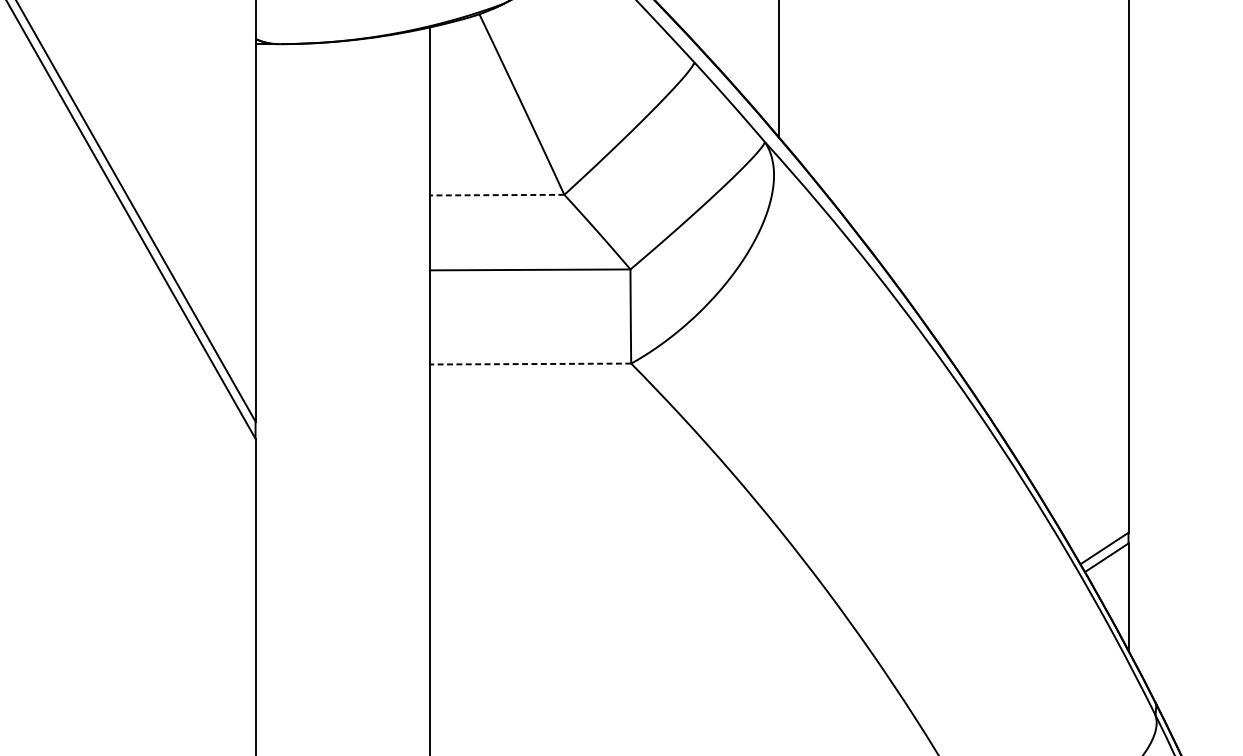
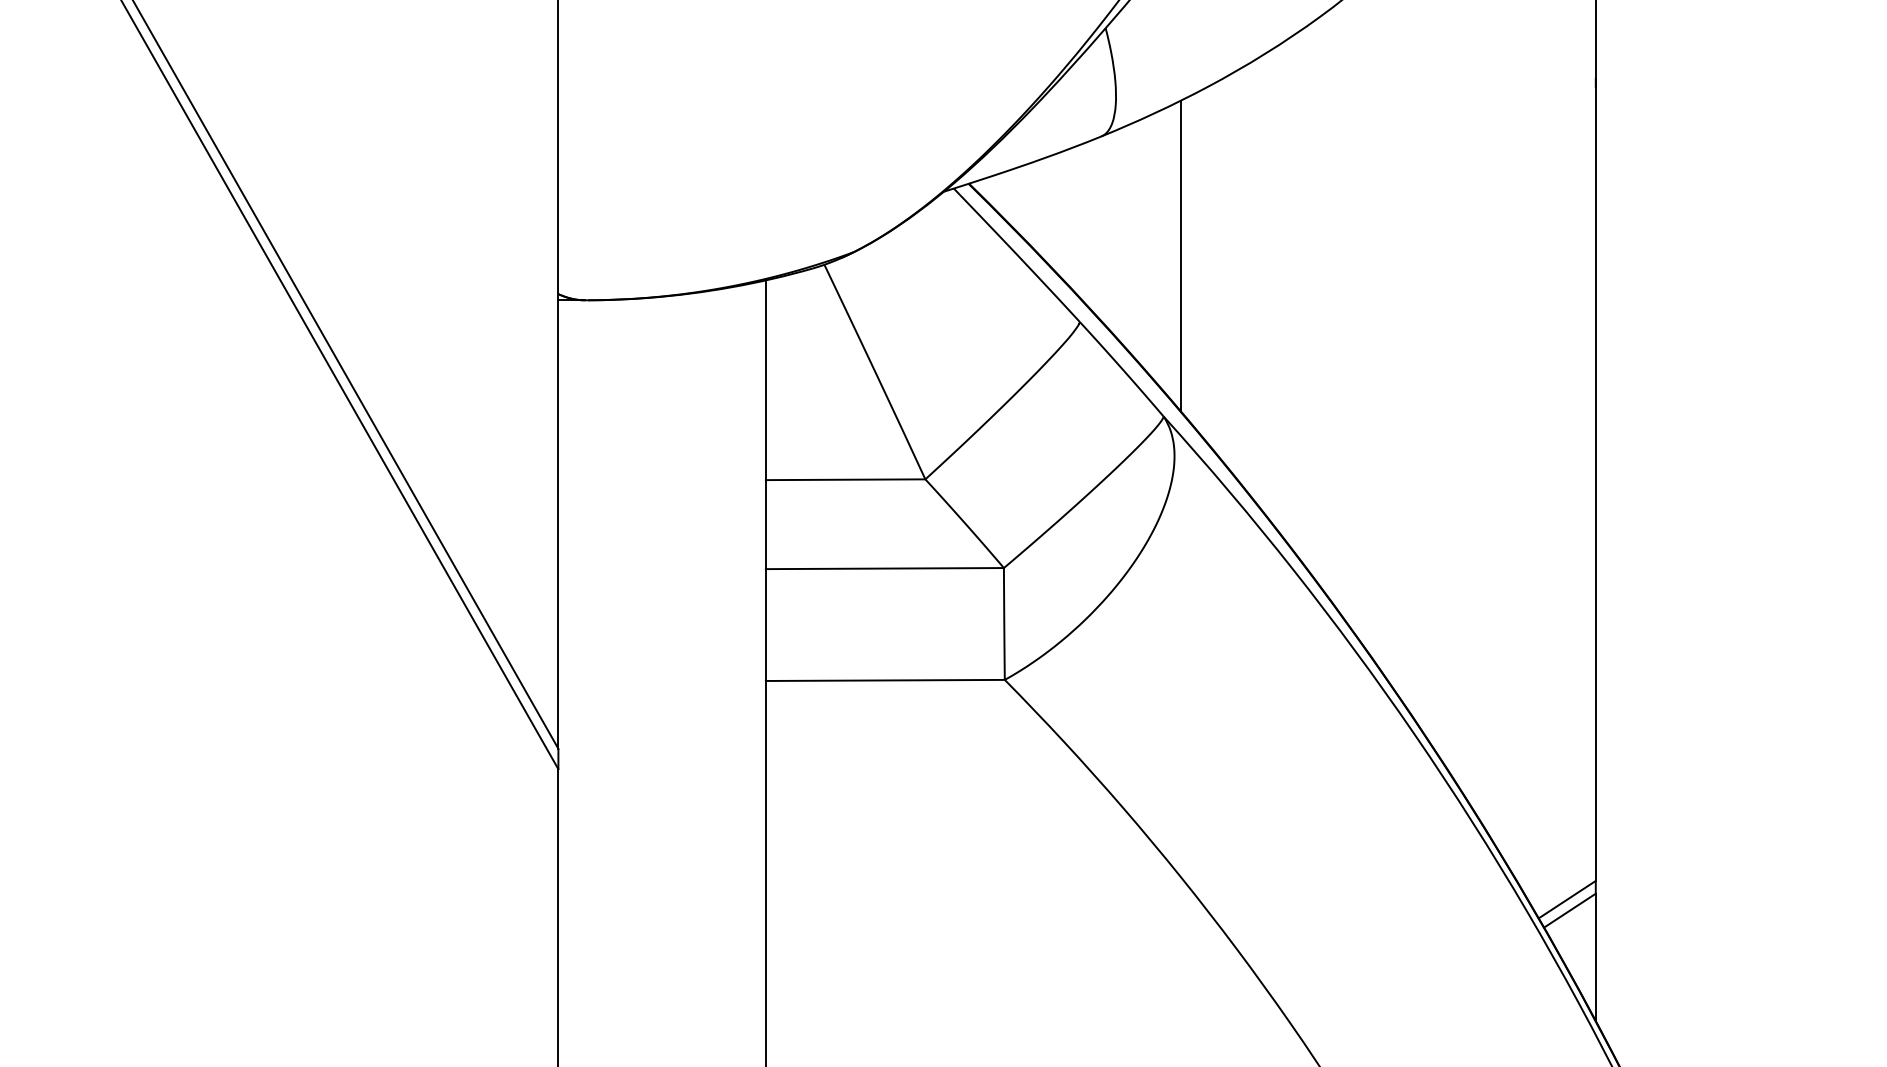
line: (497, 194) -> (845, 479), dashed -> solid
line: (529, 364) -> (884, 680), dashed -> solid

